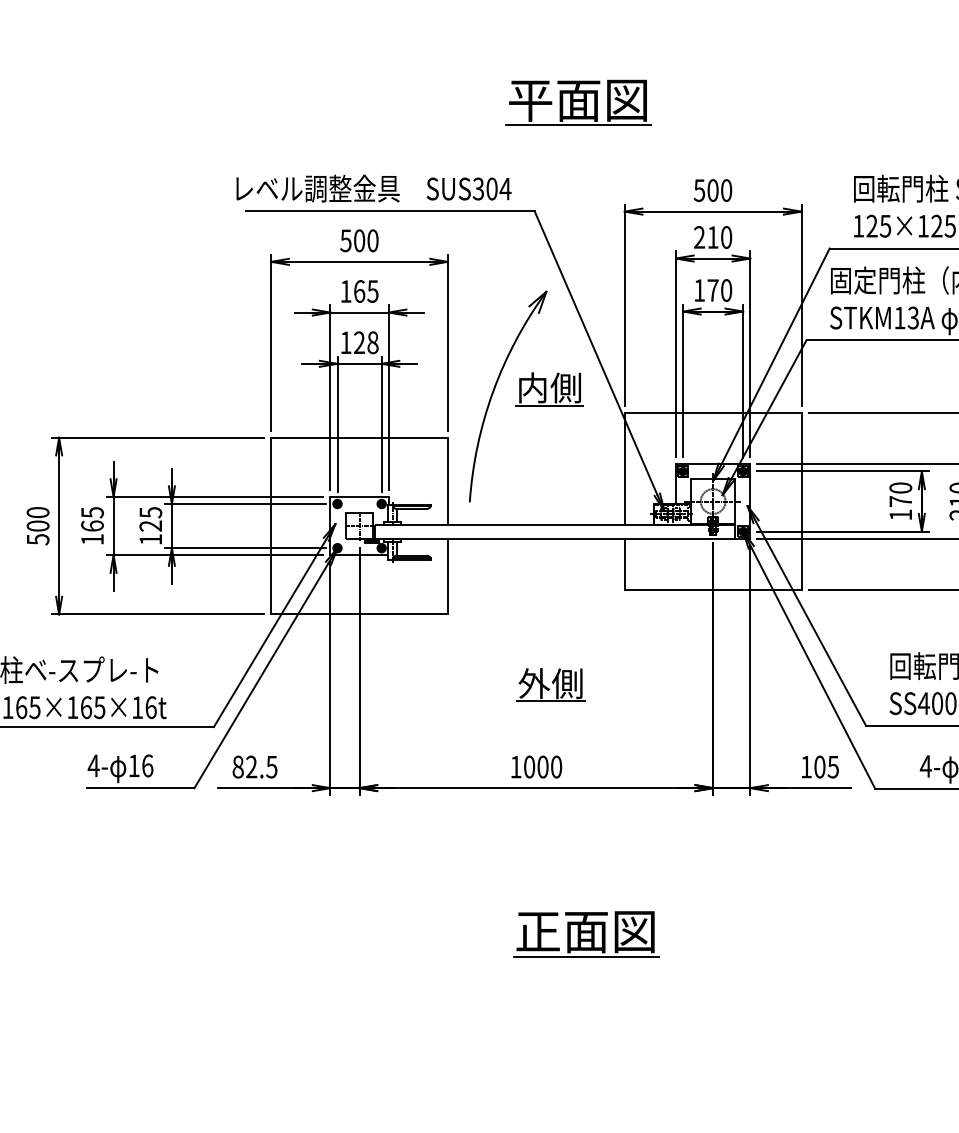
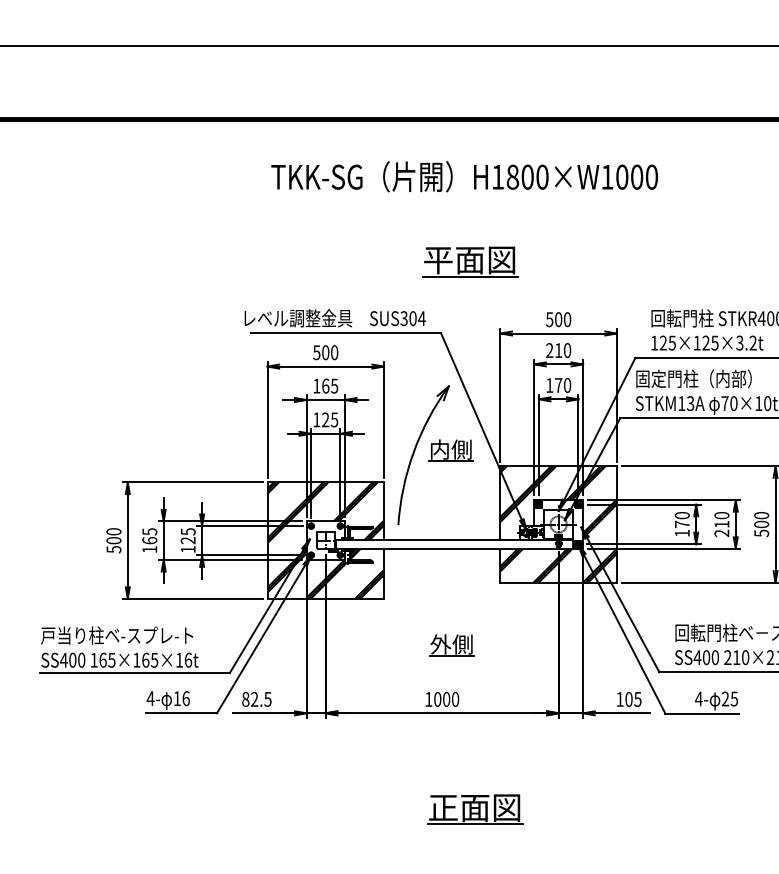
text: (372, 342) -> (334, 419), 128 -> 125
hatch: (712, 501) -> (558, 524), added
hatch: (359, 525) -> (325, 540), added

